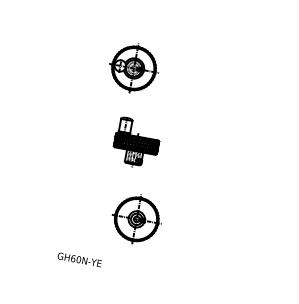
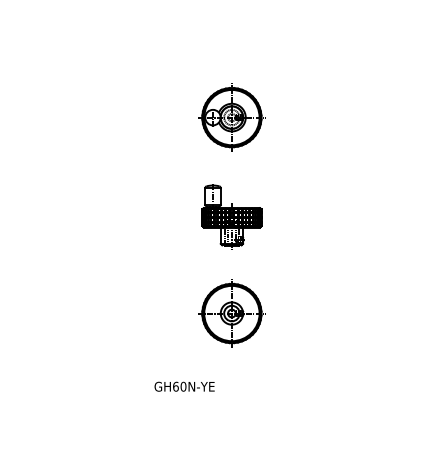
part: (133, 68) -> (231, 117), moved
part: (136, 219) -> (231, 313), moved

